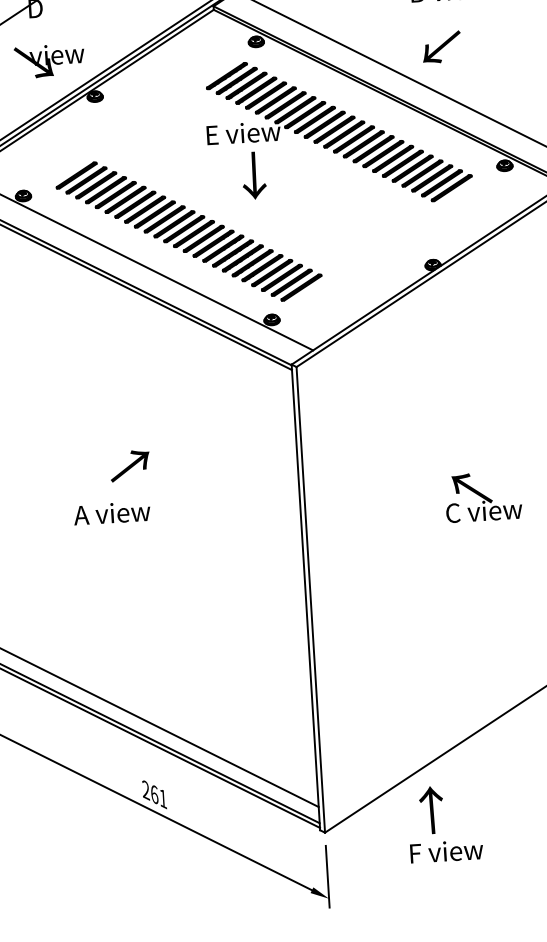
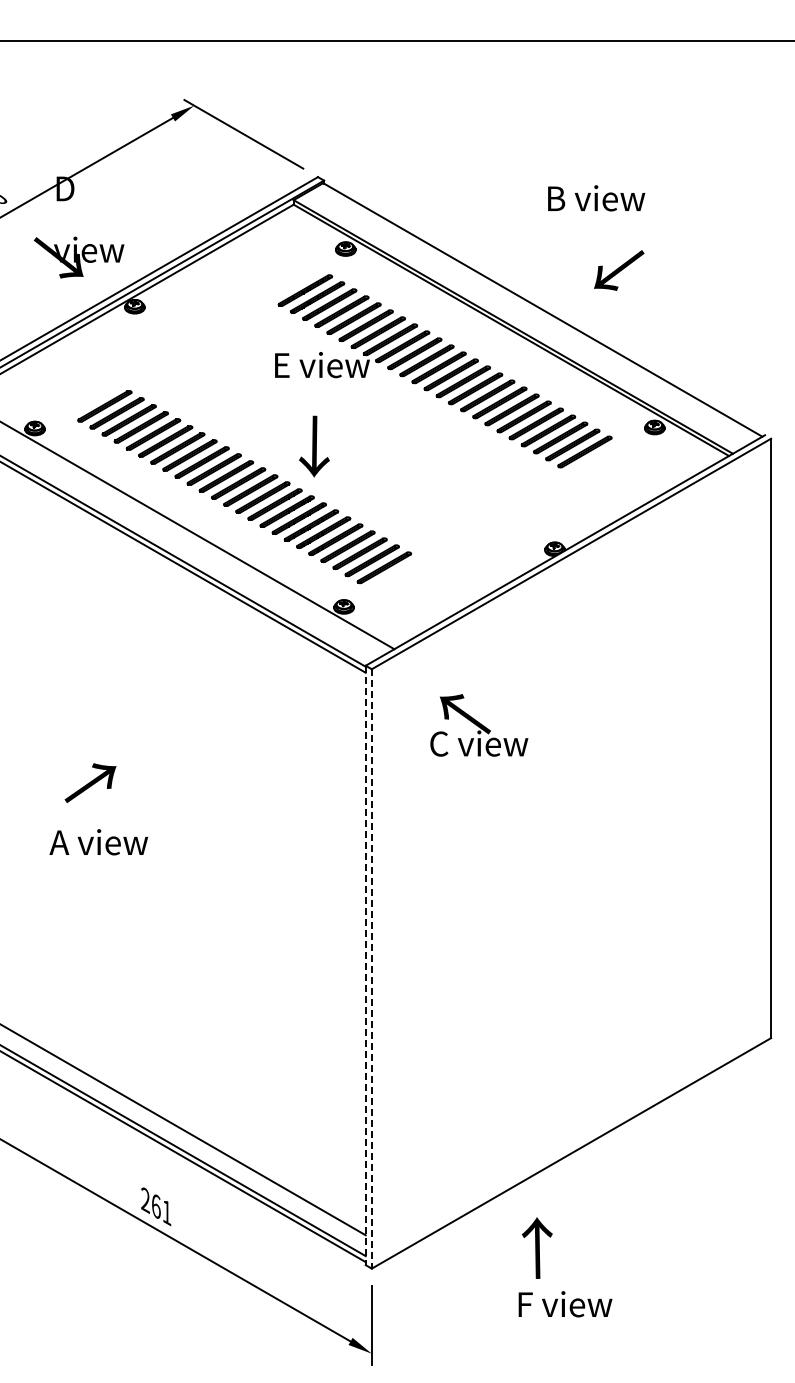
text: (442, 47) -> (619, 270), moved
text: (254, 175) -> (314, 446), moved
text: (130, 465) -> (90, 782), moved
text: (483, 496) -> (479, 725), moved
text: (111, 513) -> (98, 842), moved
line: (305, 597) -> (365, 965), solid -> dashed
line: (310, 599) -> (371, 968), solid -> dashed
text: (431, 809) -> (537, 1247), moved
text: (446, 851) -> (565, 1304), moved

